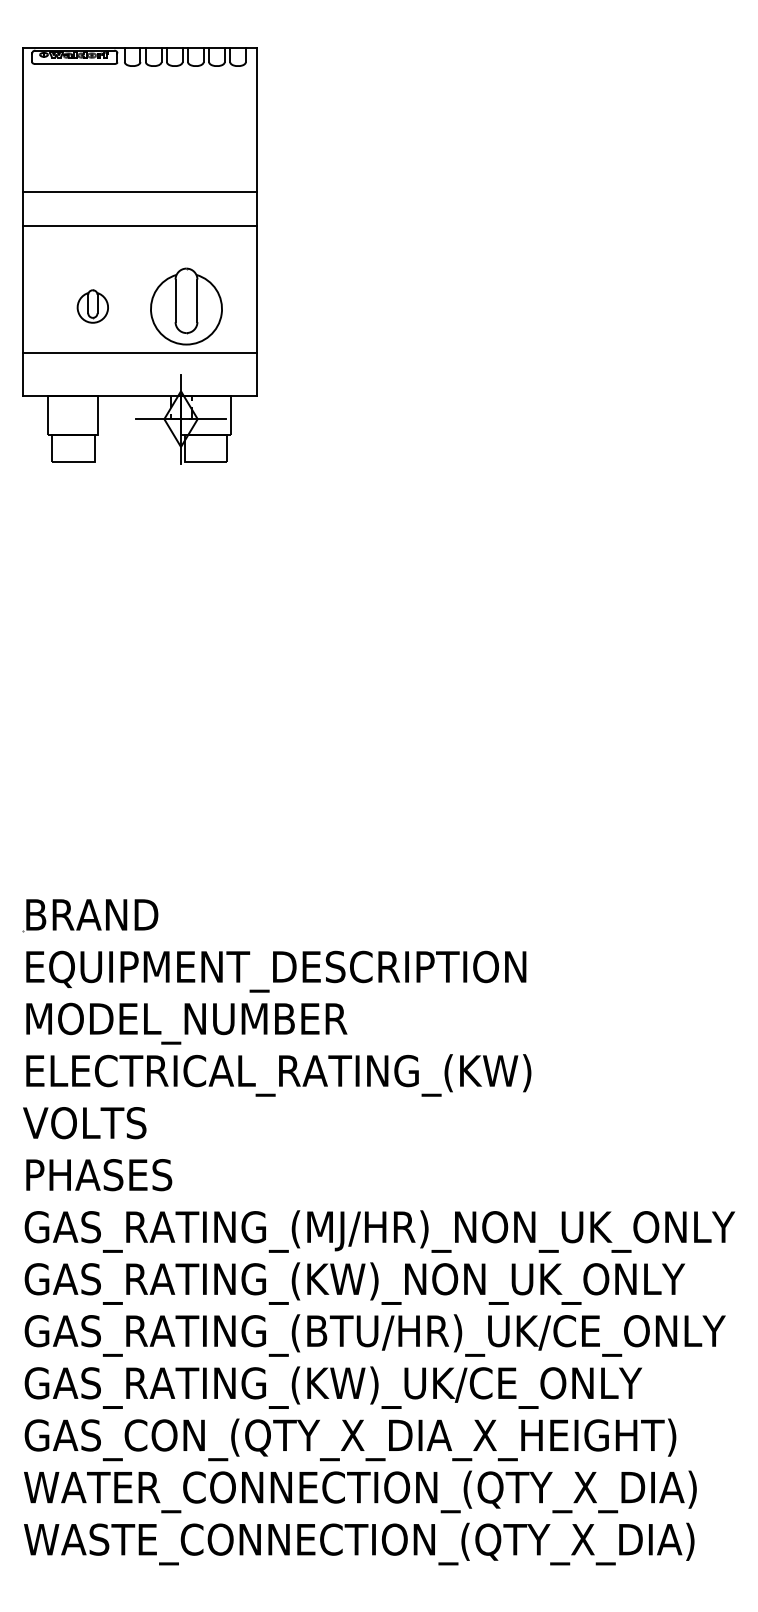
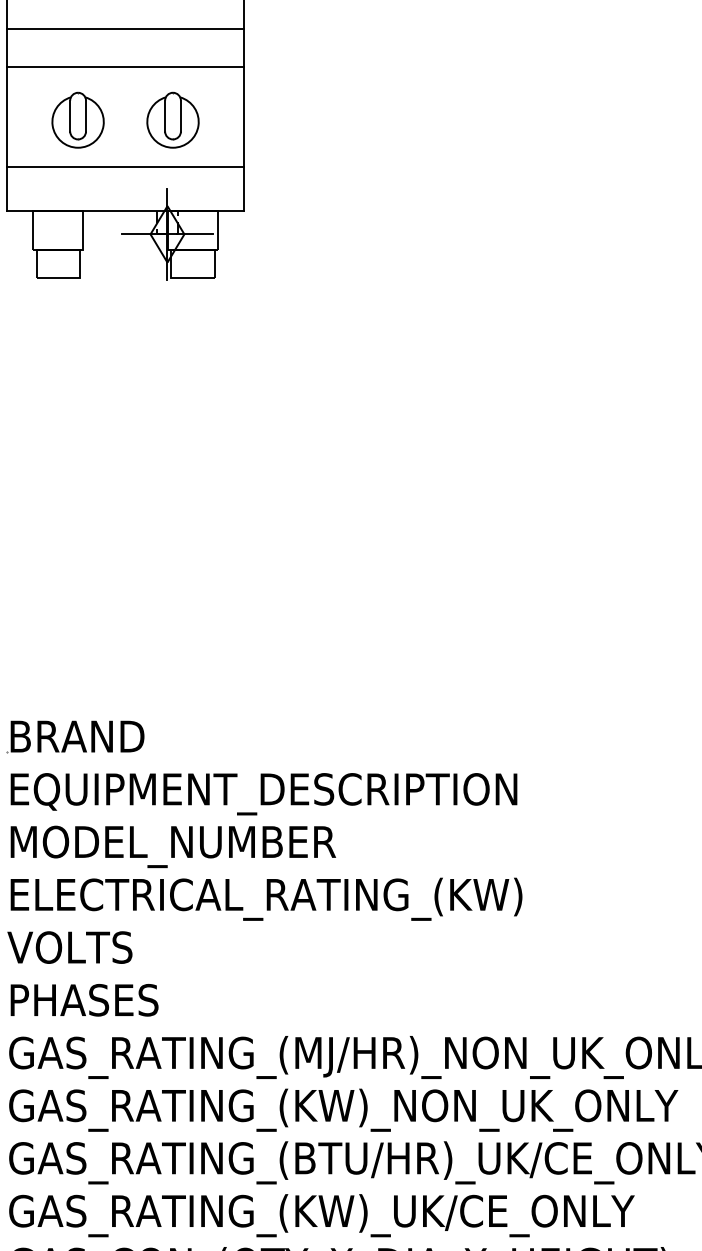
line: (139, 192) -> (125, 29), moved
line: (139, 226) -> (125, 67), moved
part: (92, 306) -> (77, 120), size x1.67
part: (186, 306) -> (173, 120), size x0.71

